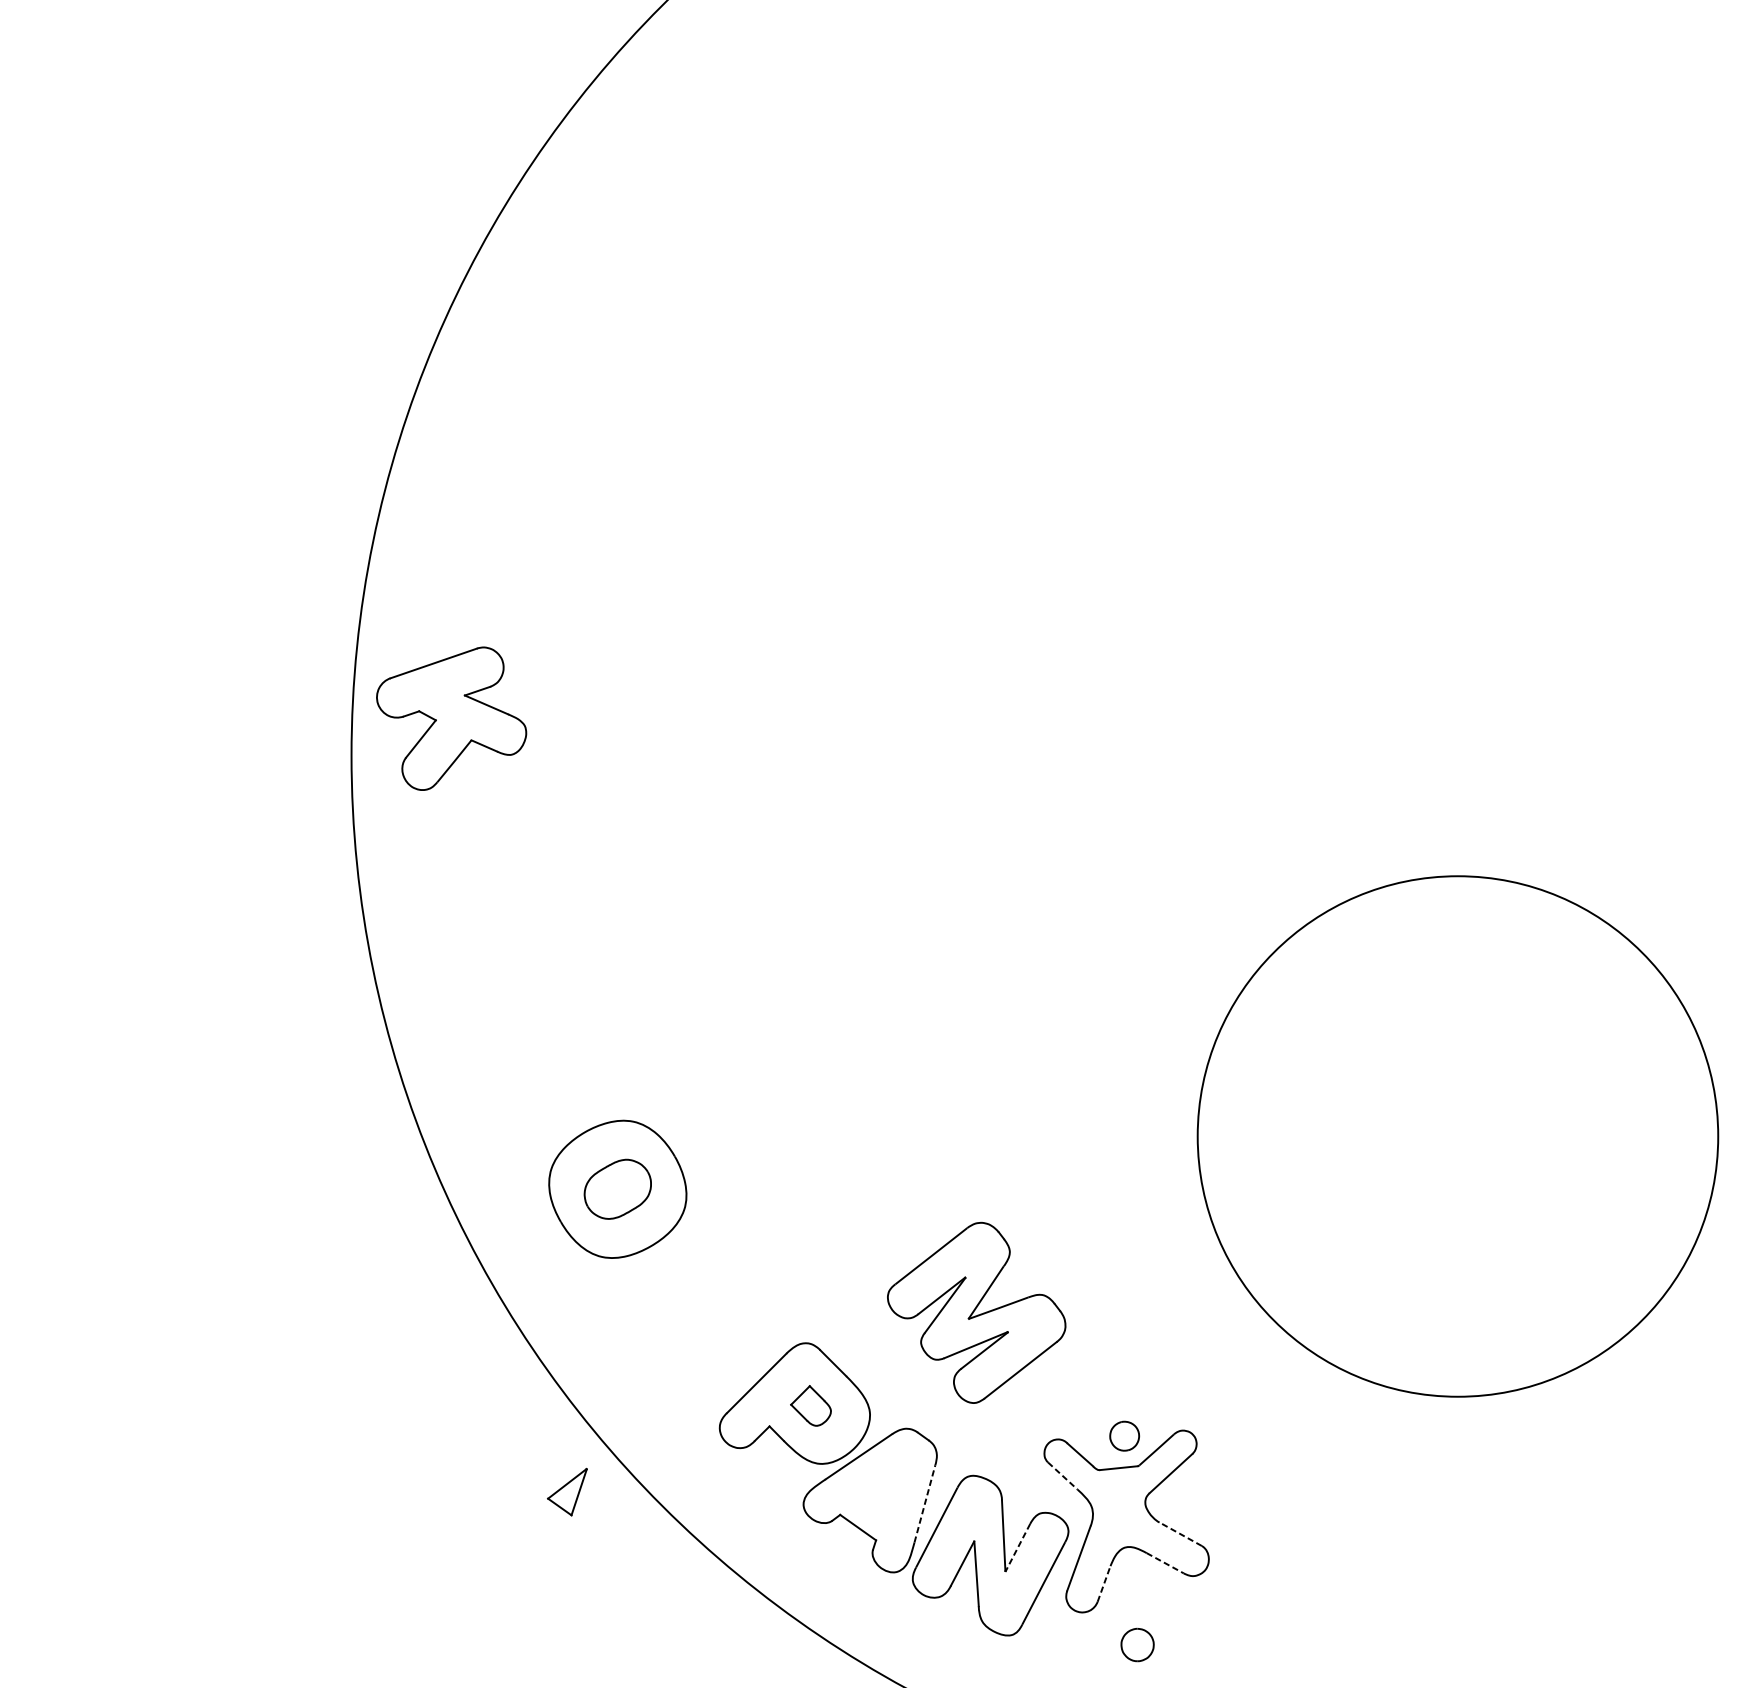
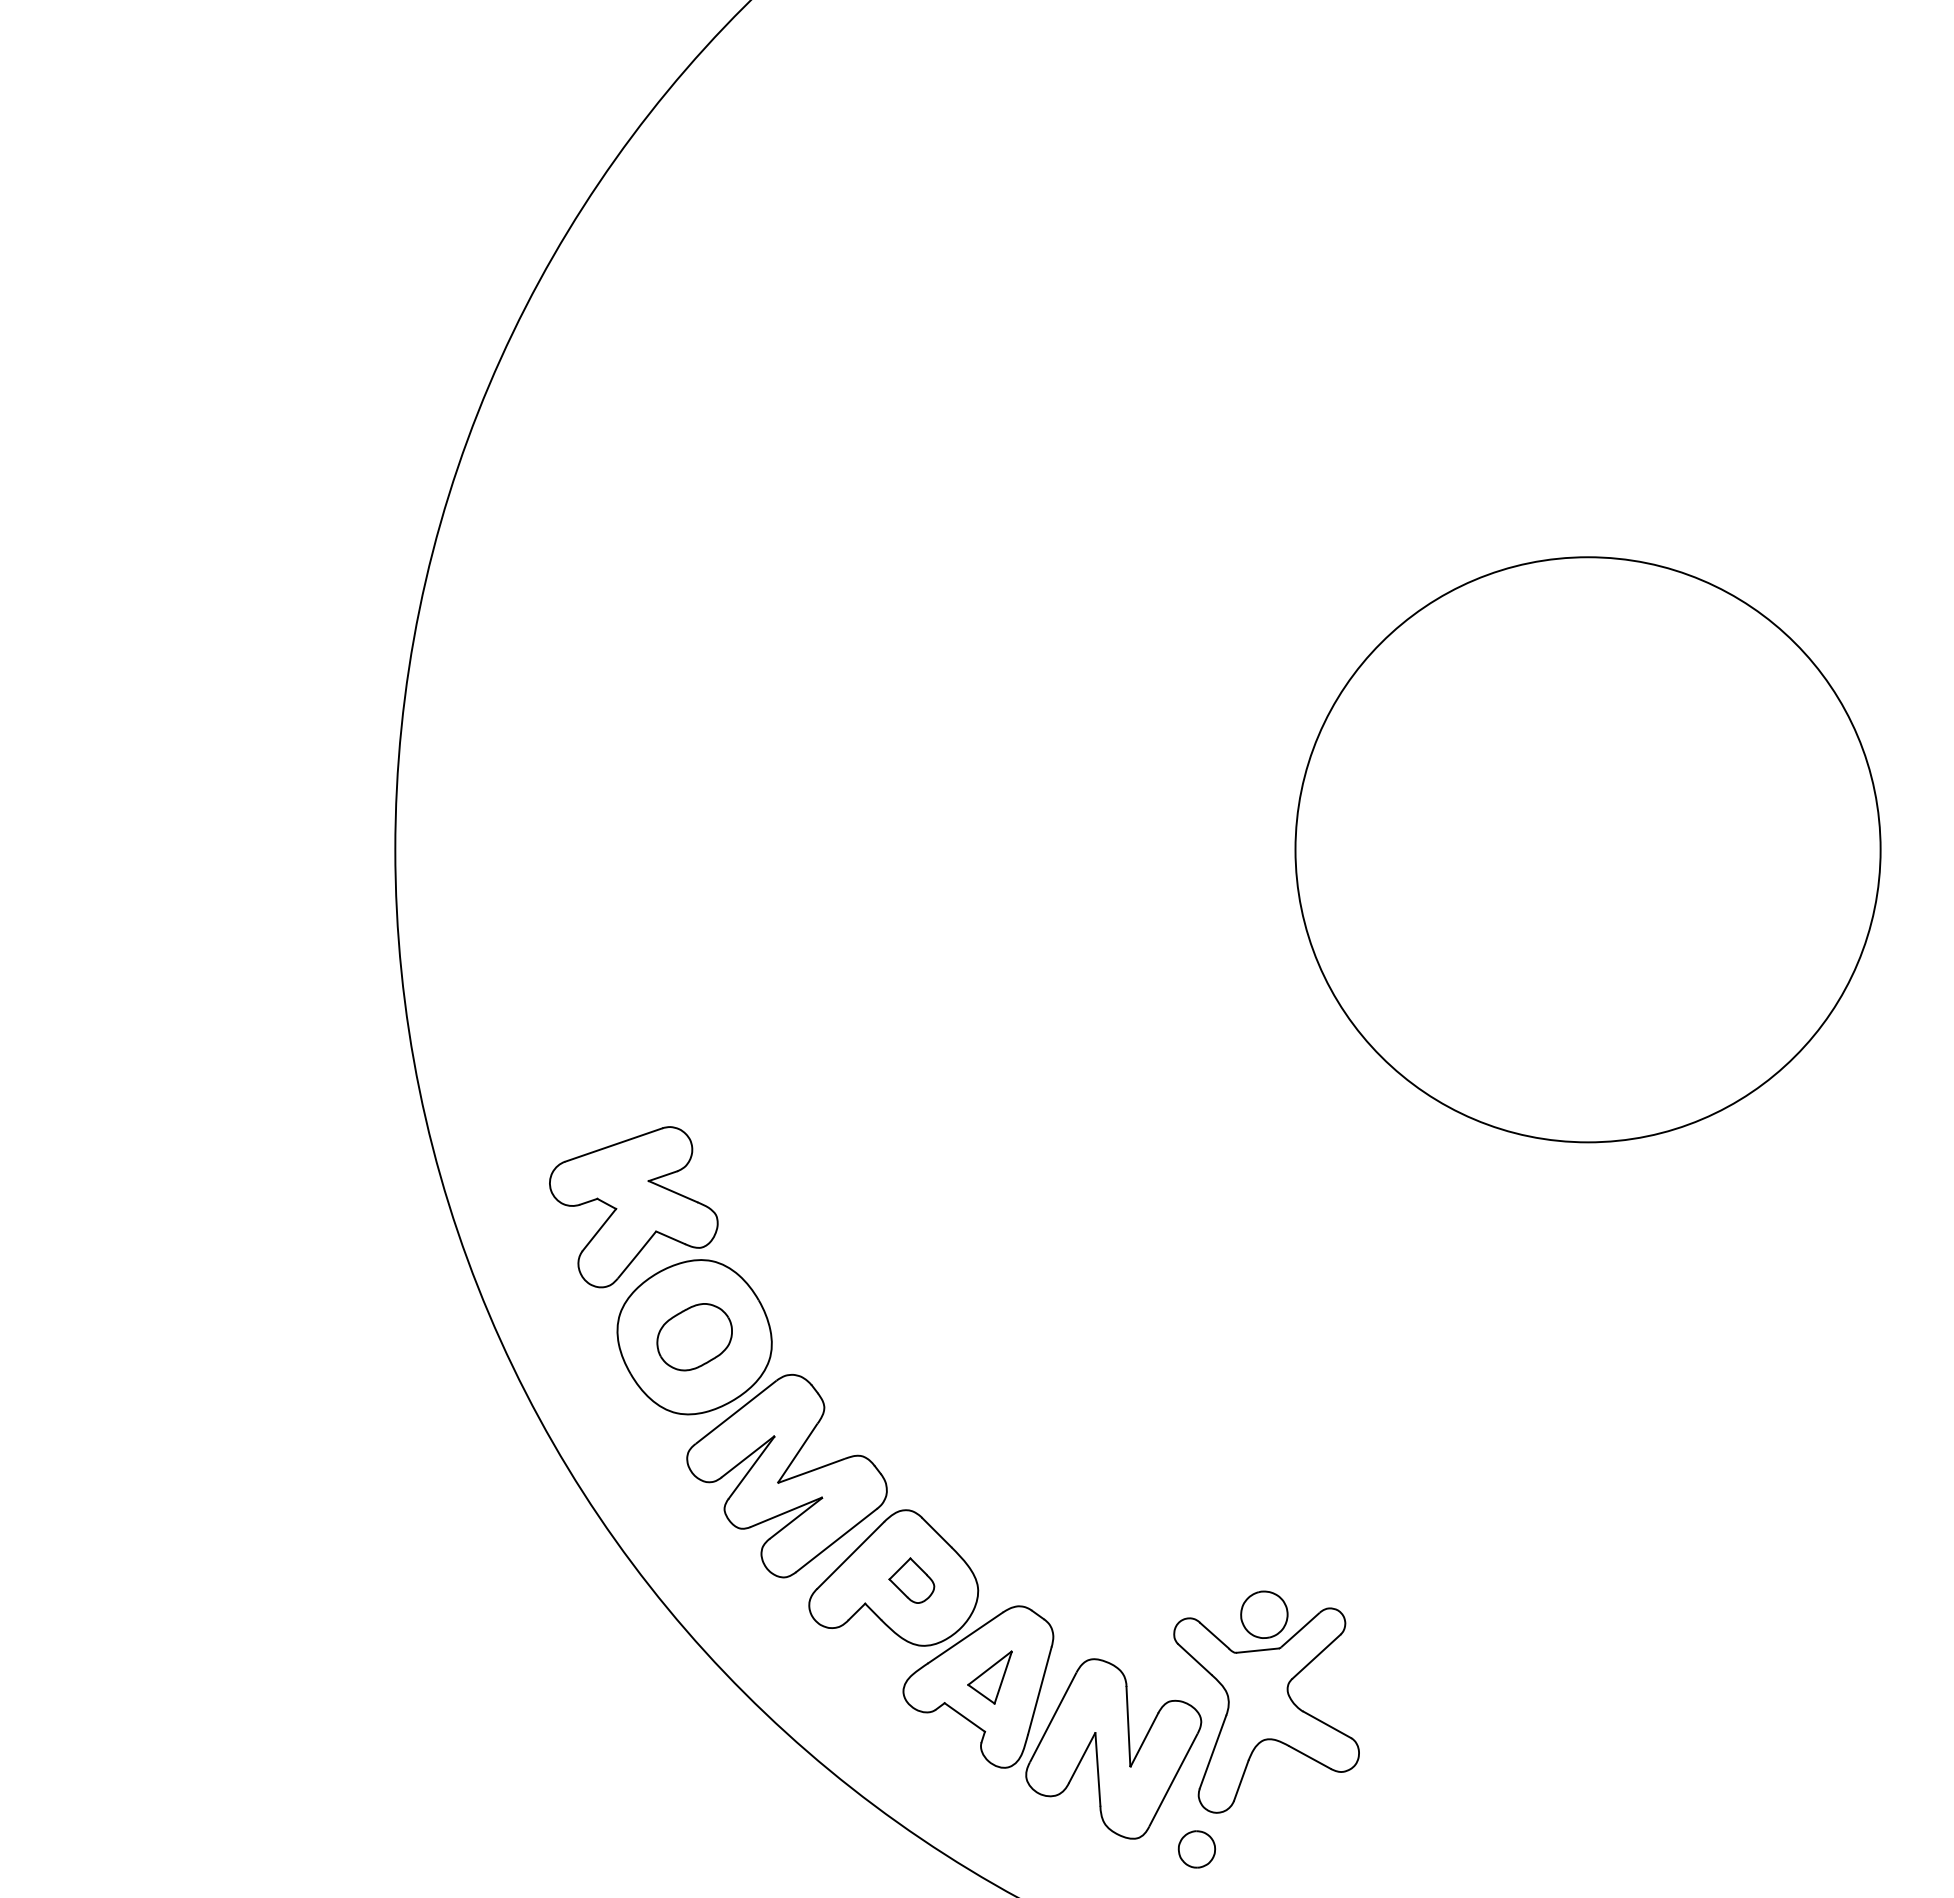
part: (451, 719) -> (633, 1207), moved
circle: (1457, 1136) -> (1587, 849), moved
part: (976, 1313) -> (786, 1476), moved
part: (1124, 1436) -> (1264, 1614), size x1.43
line: (1062, 1476) -> (1194, 1659), dashed -> solid
part: (566, 1492) -> (989, 1677), moved
line: (924, 1503) -> (1039, 1690), dashed -> solid
line: (1179, 1533) -> (1326, 1724), dashed -> solid
line: (1018, 1547) -> (1144, 1739), dashed -> solid
line: (1165, 1563) -> (1310, 1757), dashed -> solid
line: (1104, 1583) -> (1241, 1780), dashed -> solid
part: (1137, 1645) -> (1196, 1849), moved

